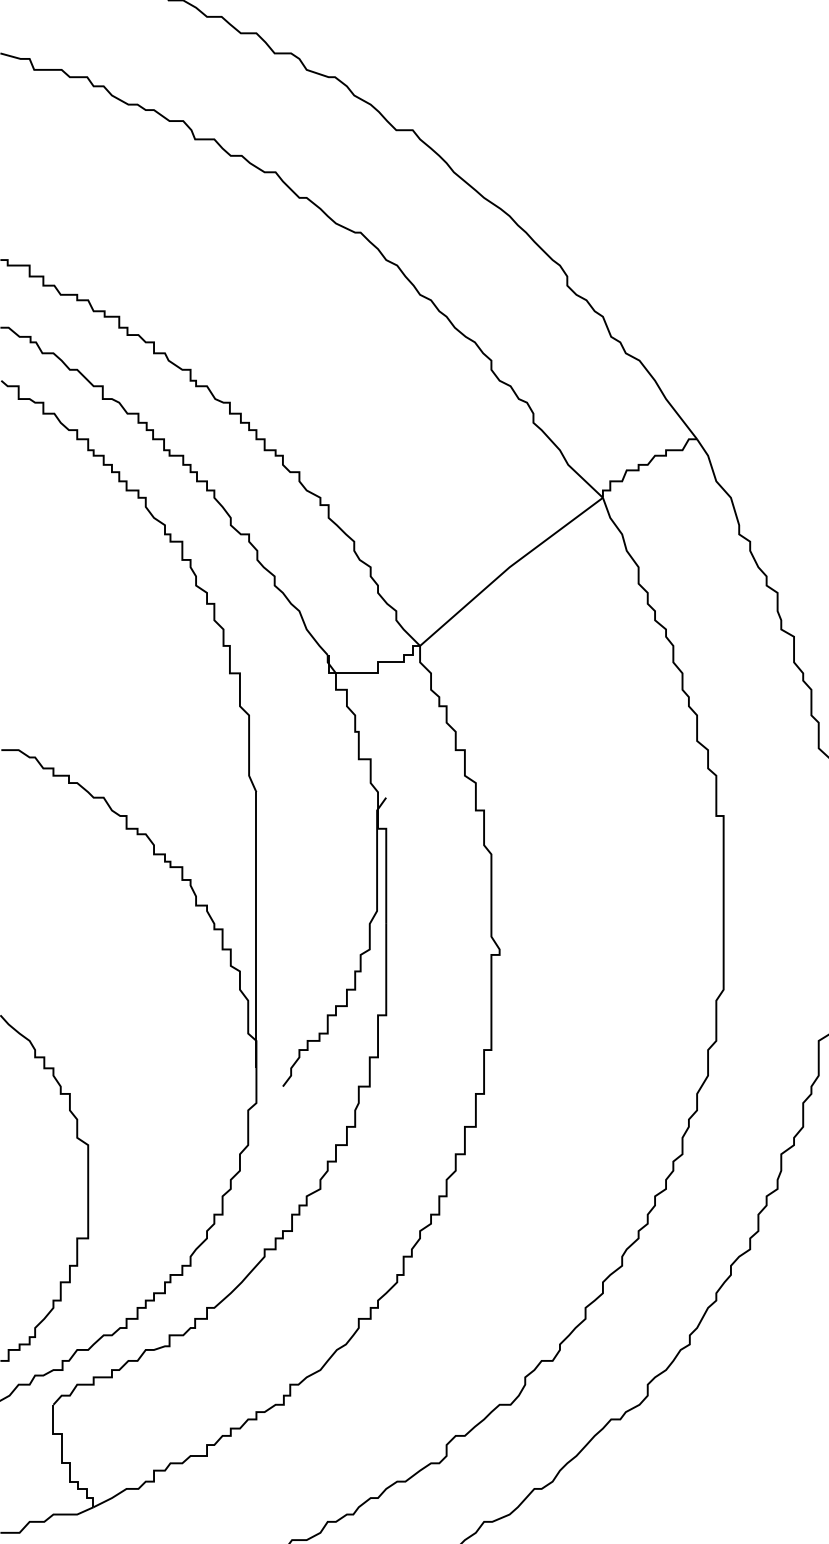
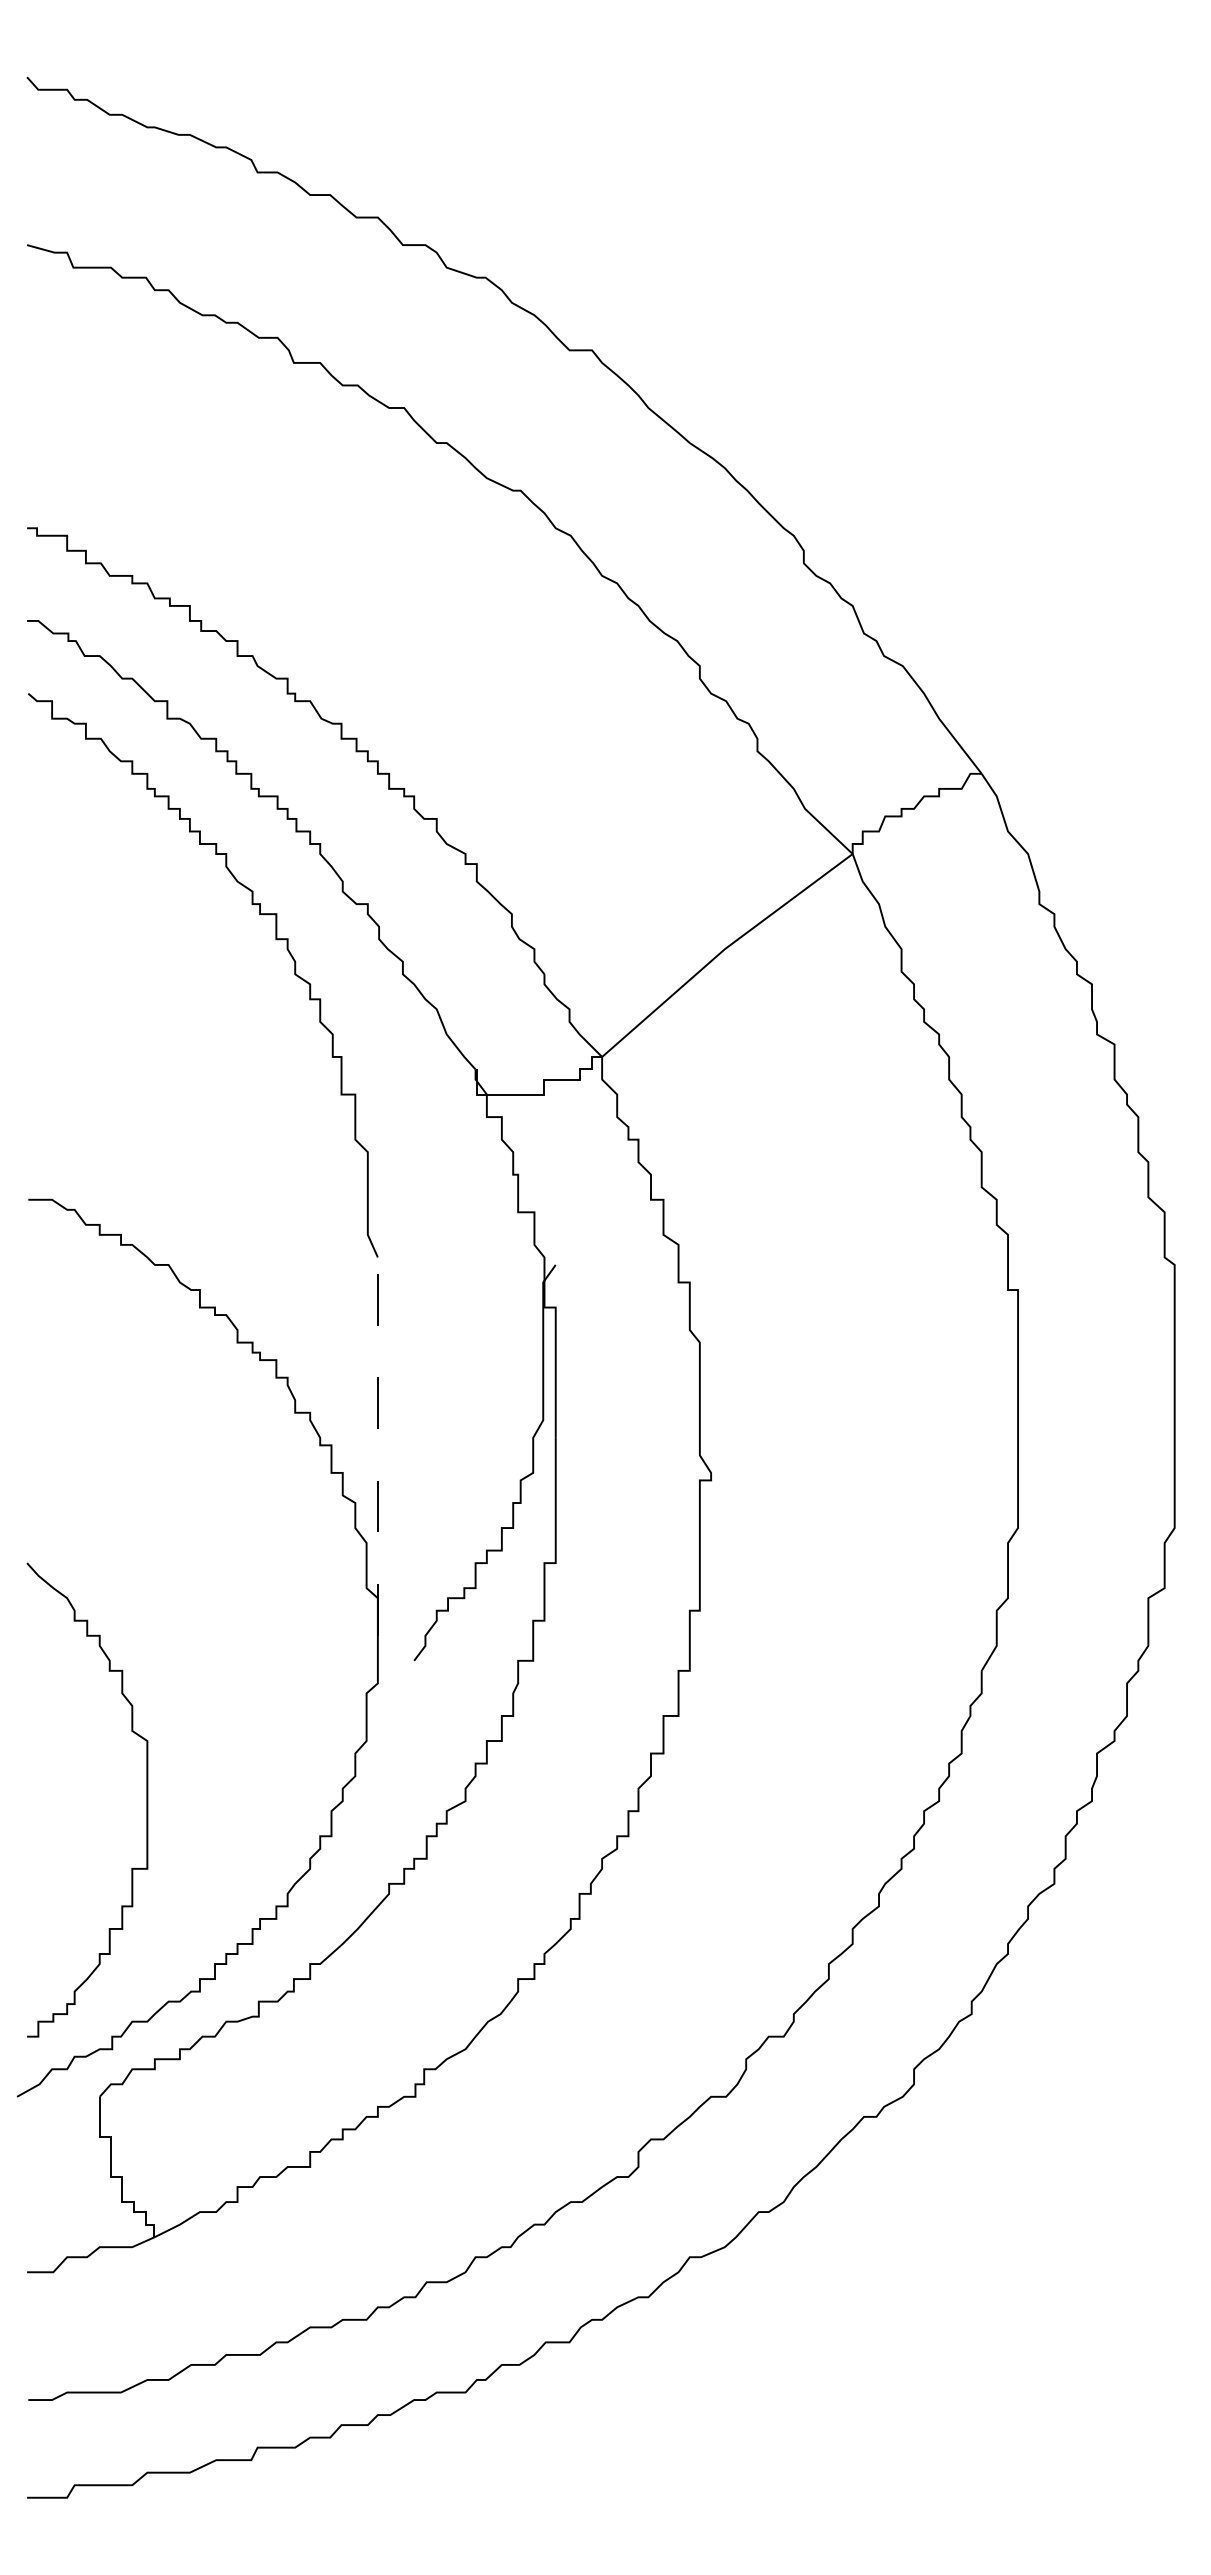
line: (256, 930) -> (377, 1446), solid -> dashed

